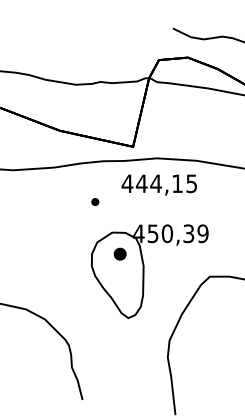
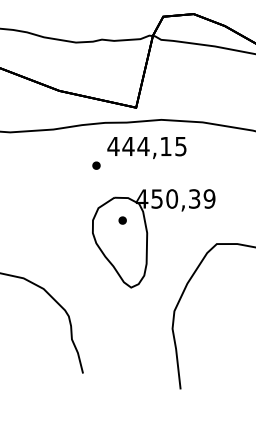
text: (158, 184) -> (146, 147), moved
part: (120, 254) -> (122, 220), size x0.62

